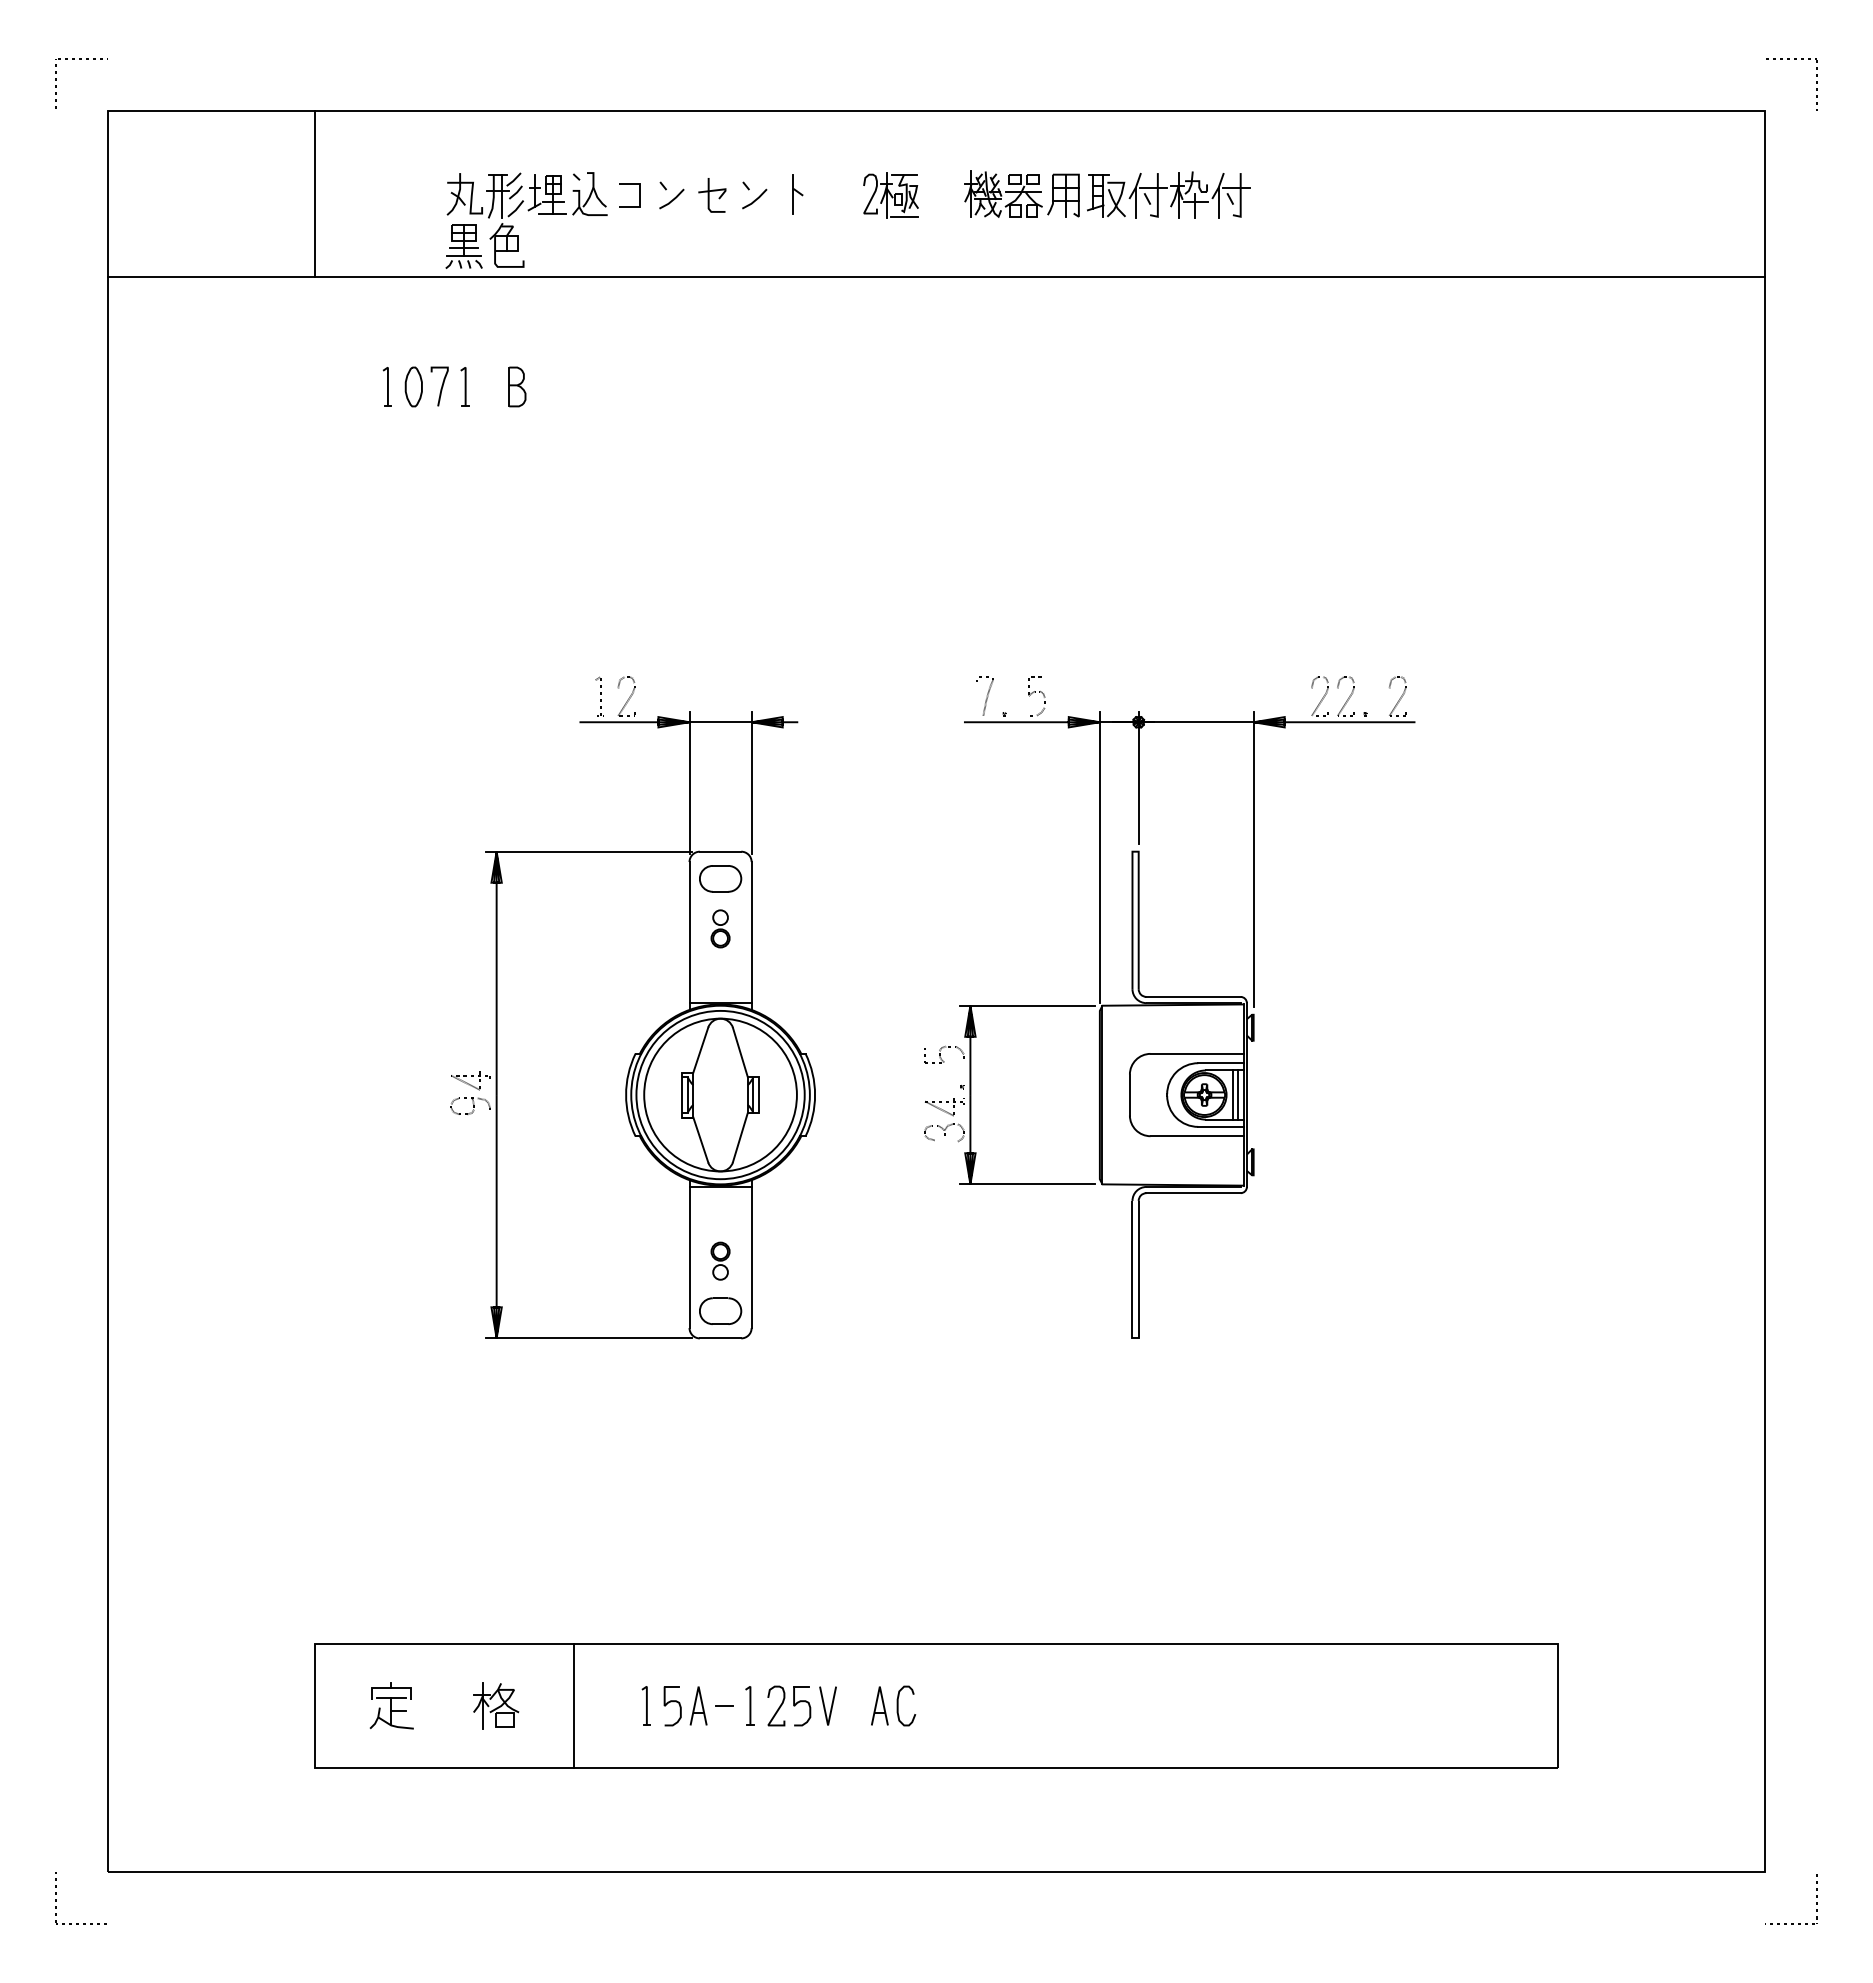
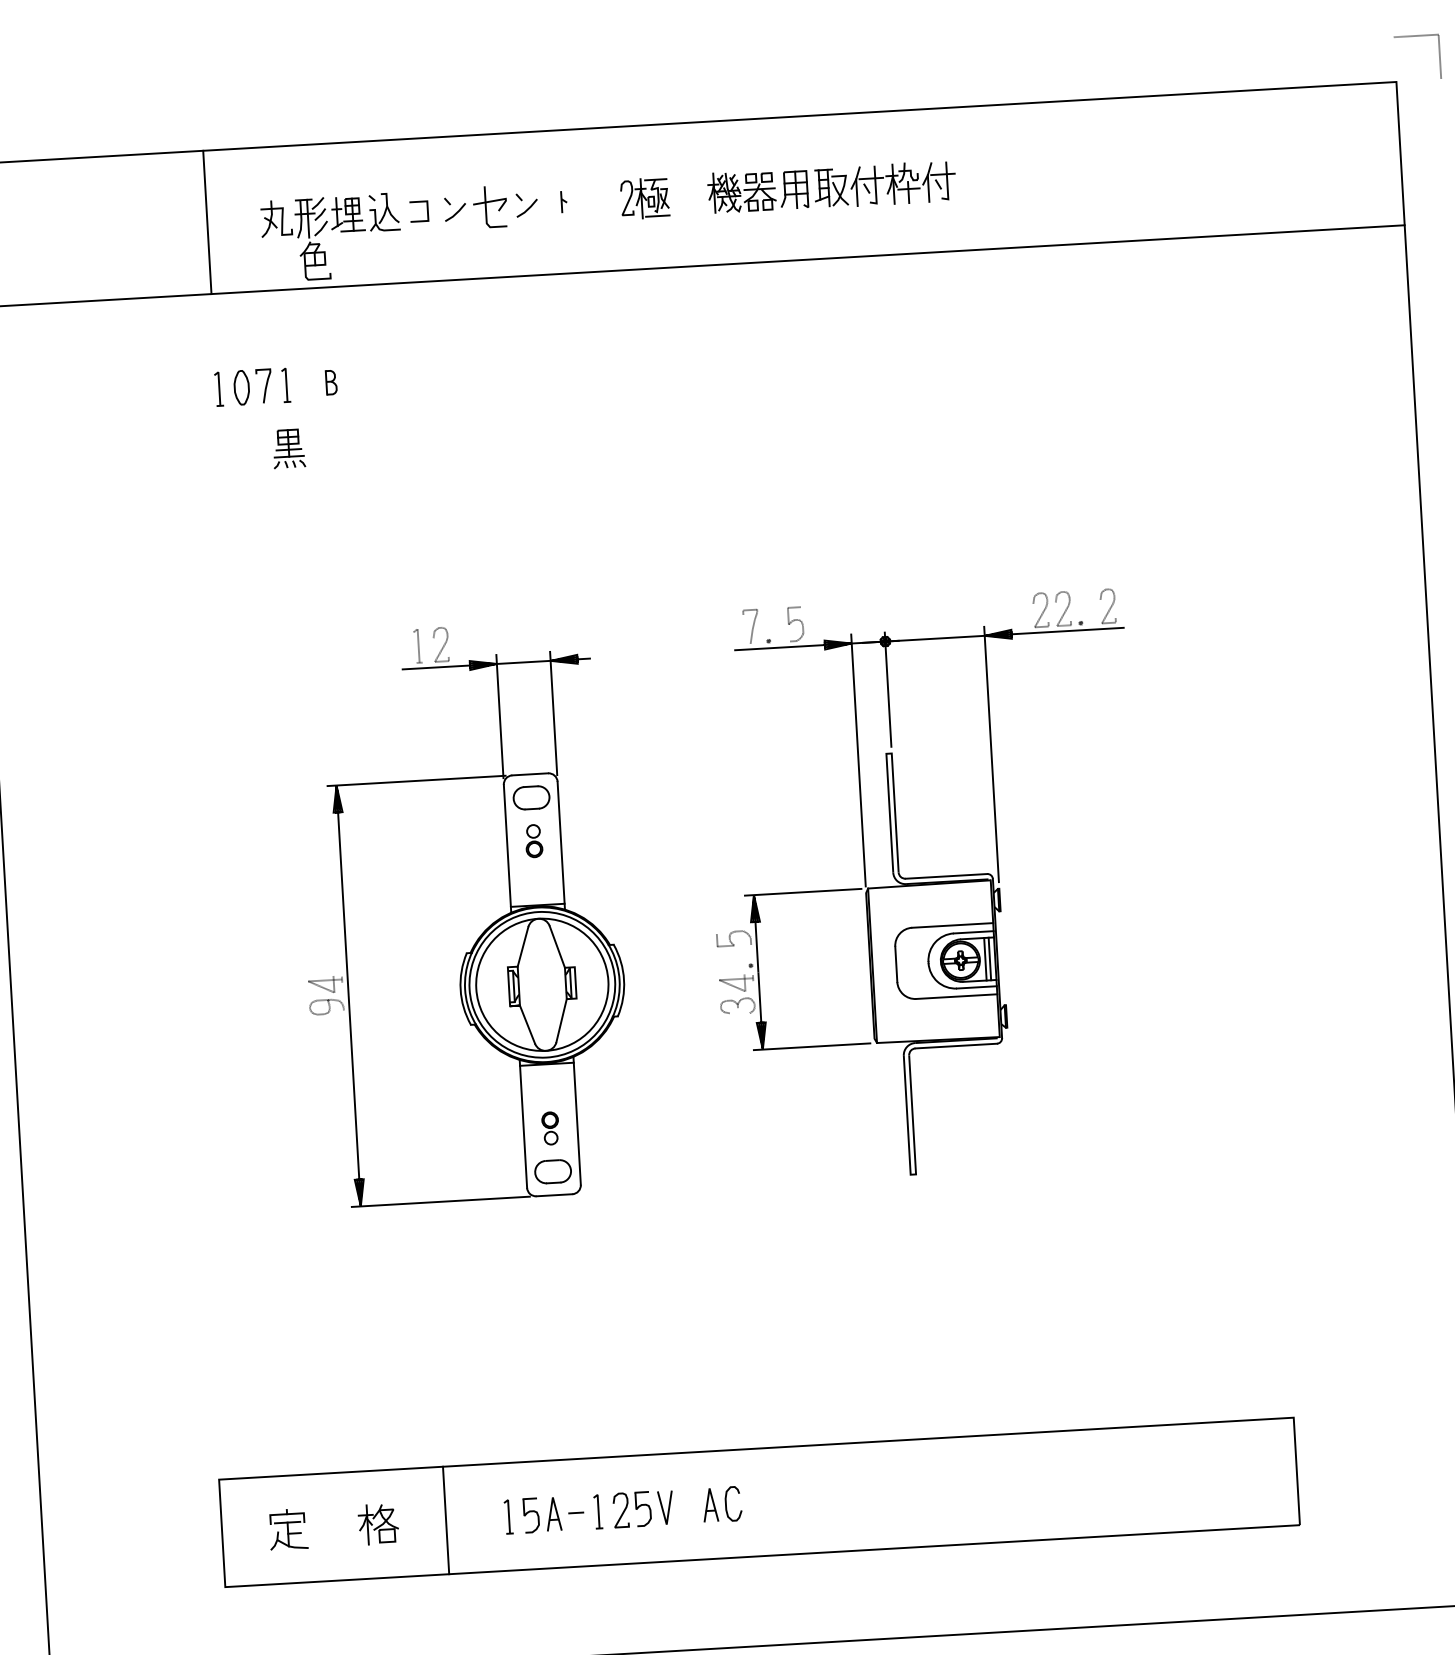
line: (315, 193) -> (207, 221), moved
part: (797, 194) -> (563, 202), size x0.6
part: (712, 195) -> (490, 207), size x1.4
part: (463, 246) -> (288, 448), moved
part: (517, 386) -> (331, 382), size x0.7

